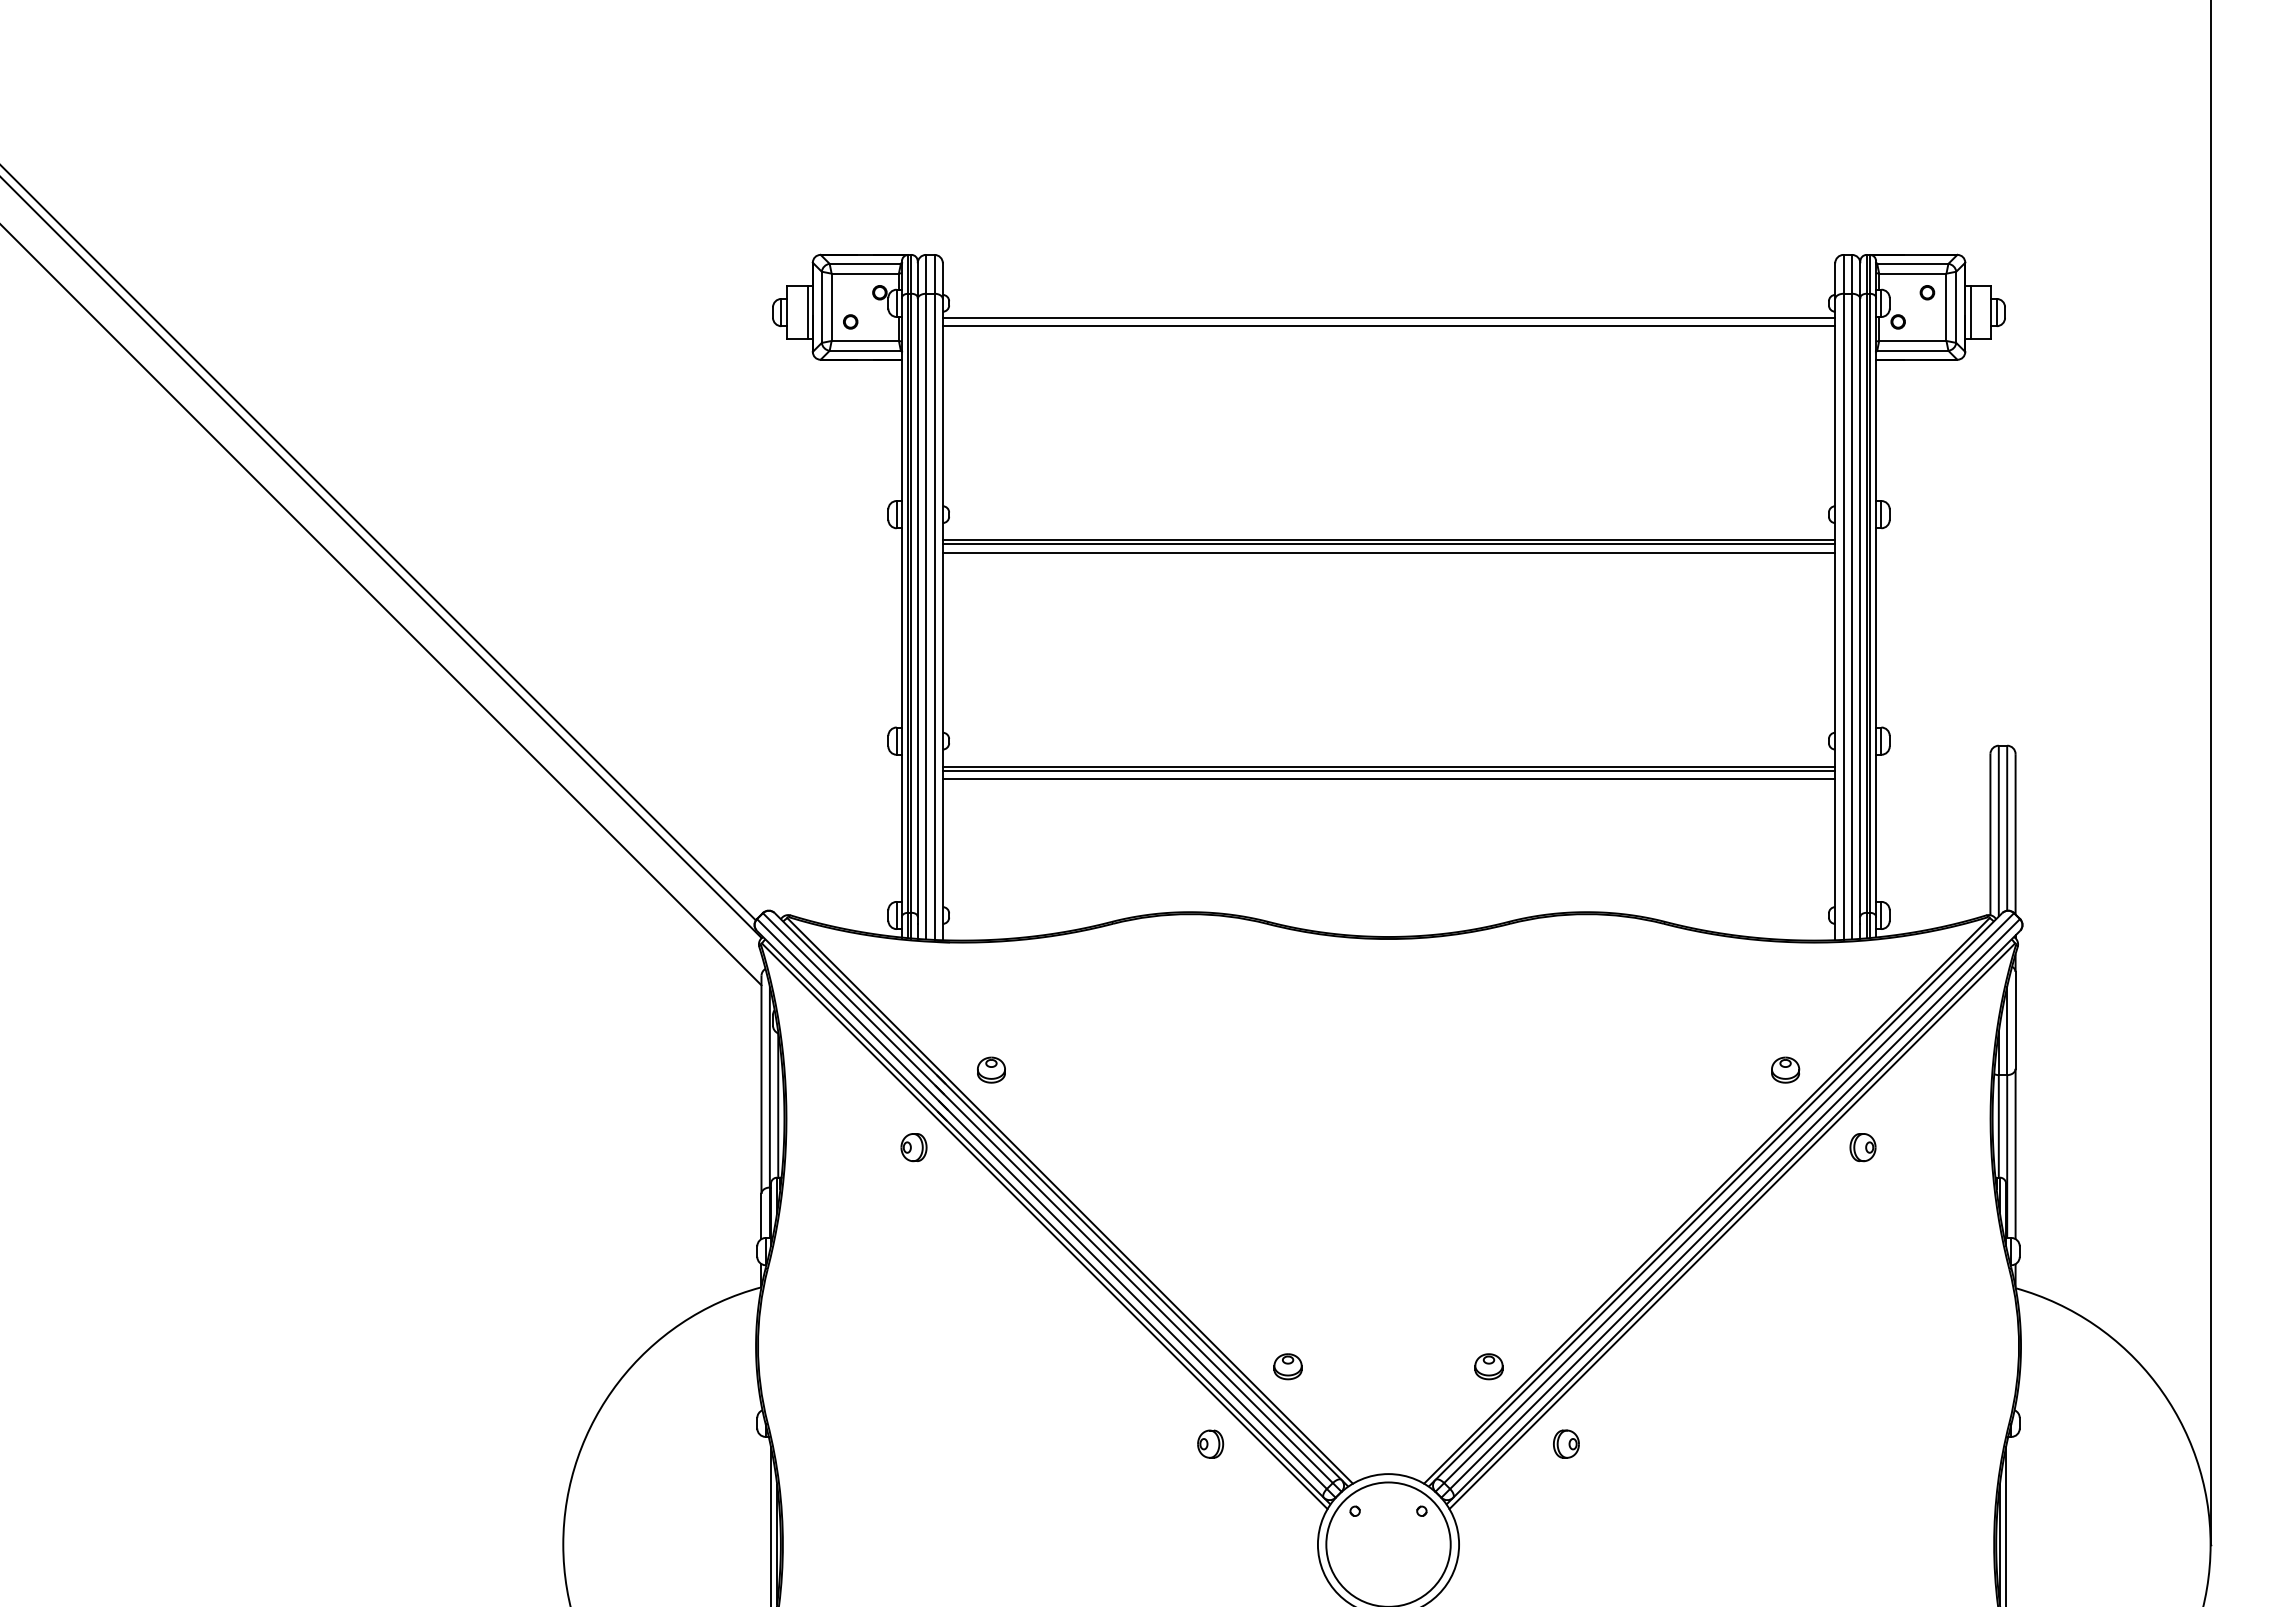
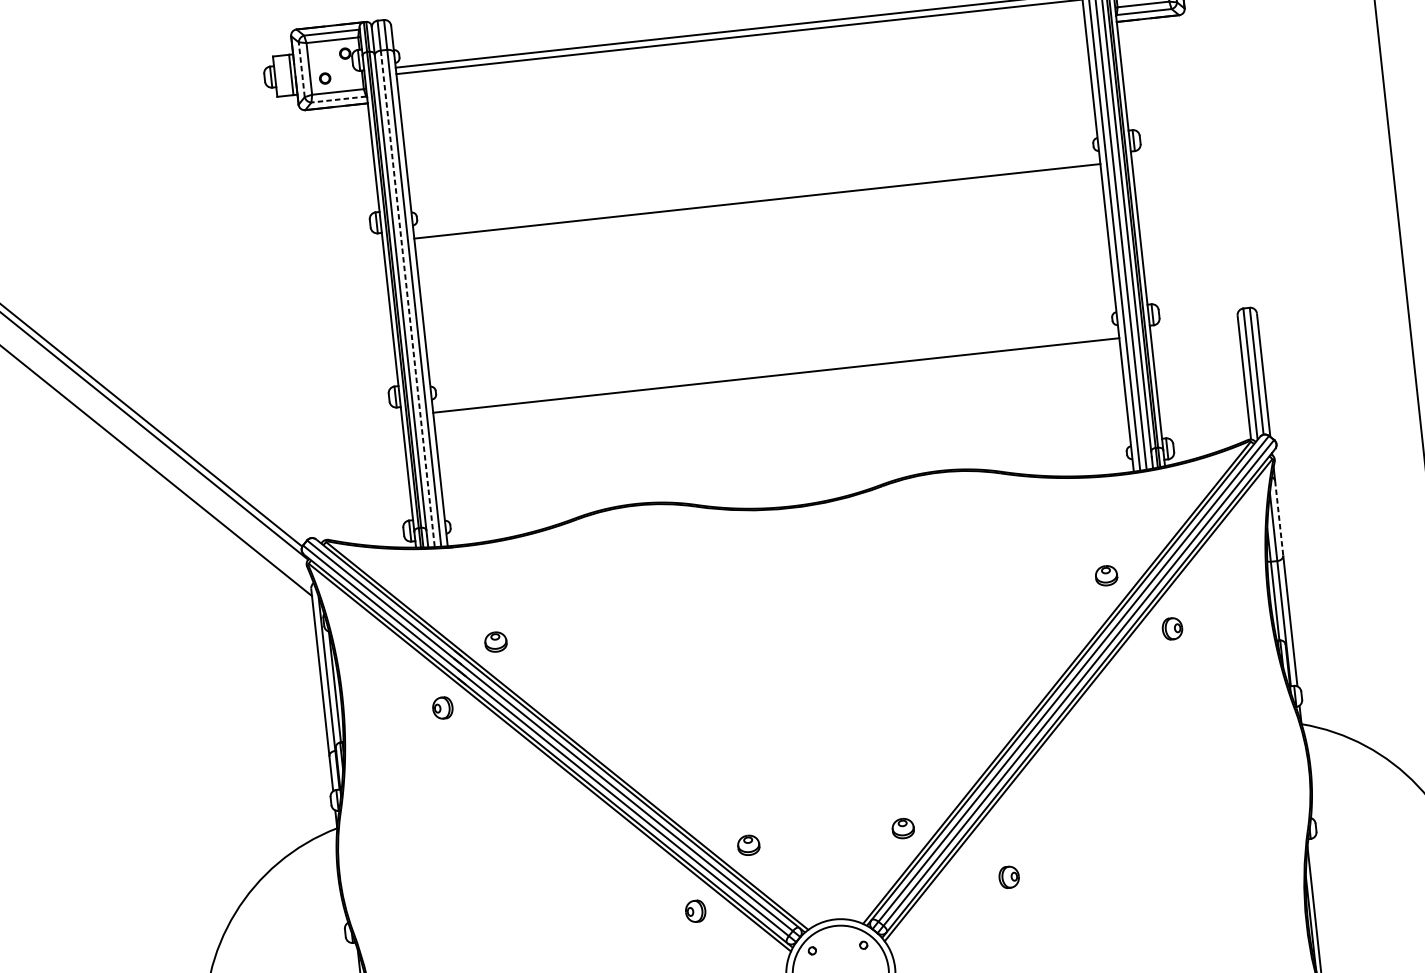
line: (821, 307) -> (301, 69), solid -> dashed
line: (865, 350) -> (338, 99), solid -> dashed
line: (1388, 544) -> (757, 204), removed
line: (1388, 552) -> (757, 210), removed
line: (926, 616) -> (408, 298), solid -> dashed
line: (1388, 770) -> (776, 378), removed
line: (1388, 779) -> (776, 385), removed
line: (2015, 1020) -> (1279, 518), solid -> dashed
part: (1566, 1443) -> (1009, 876), moved

